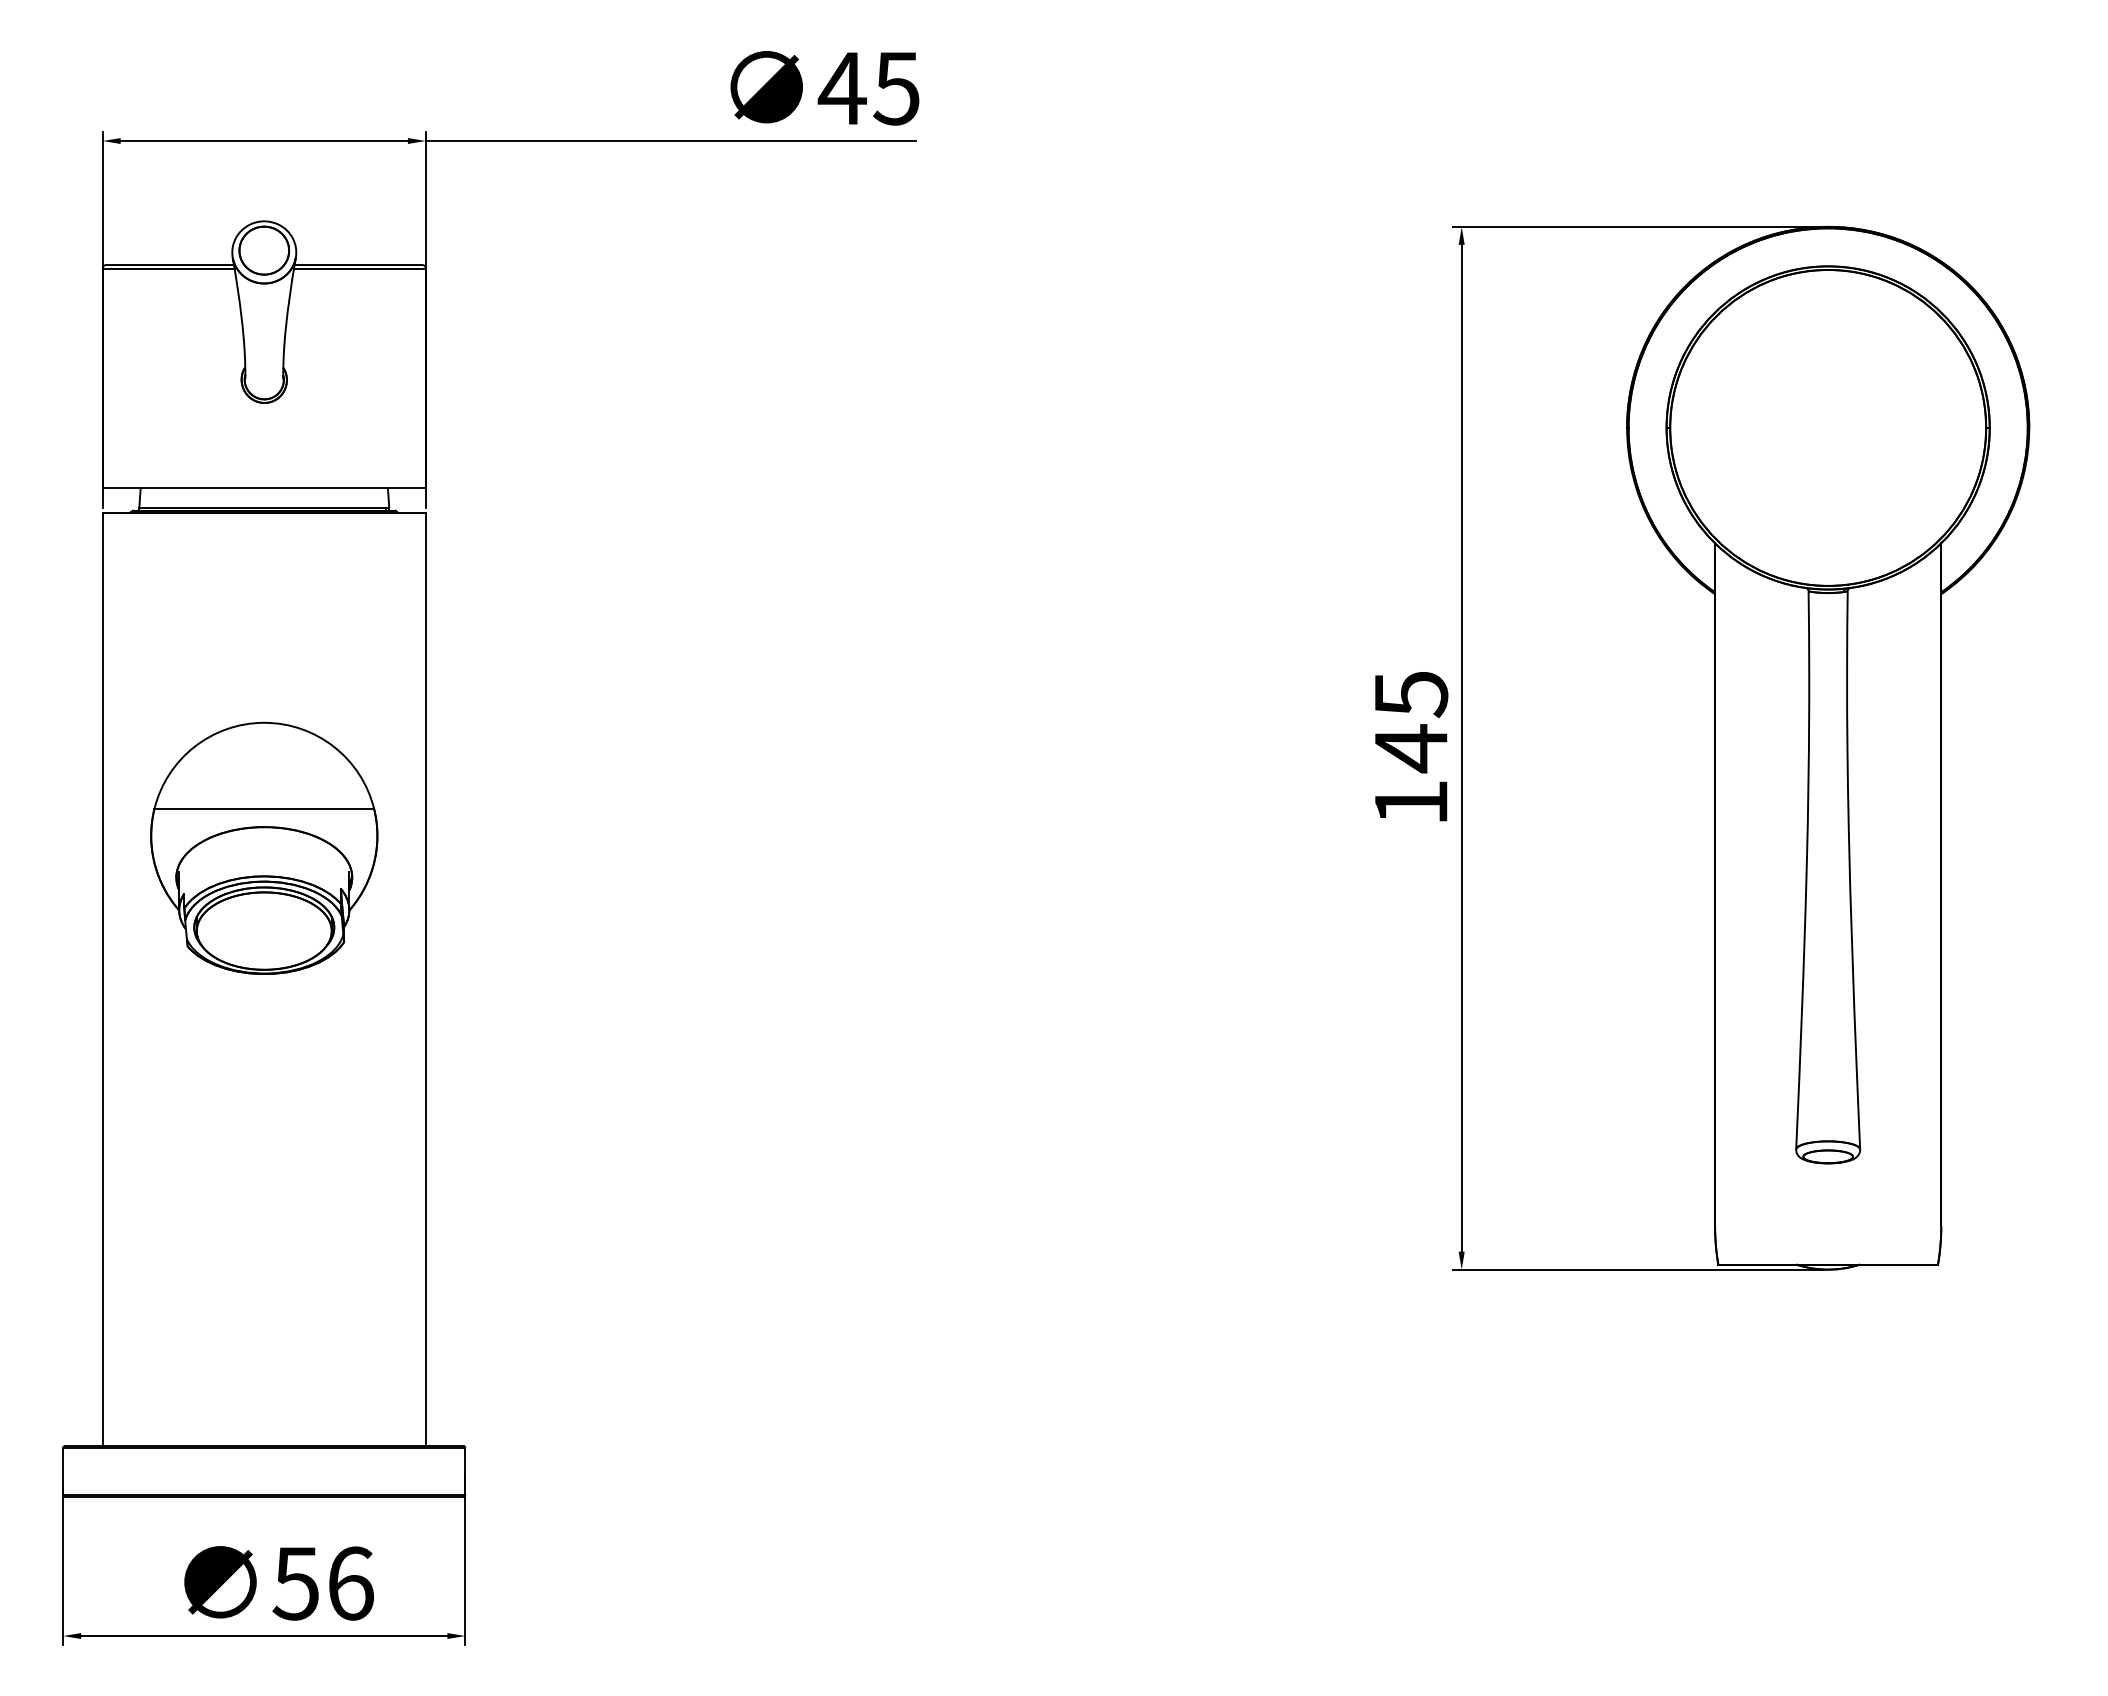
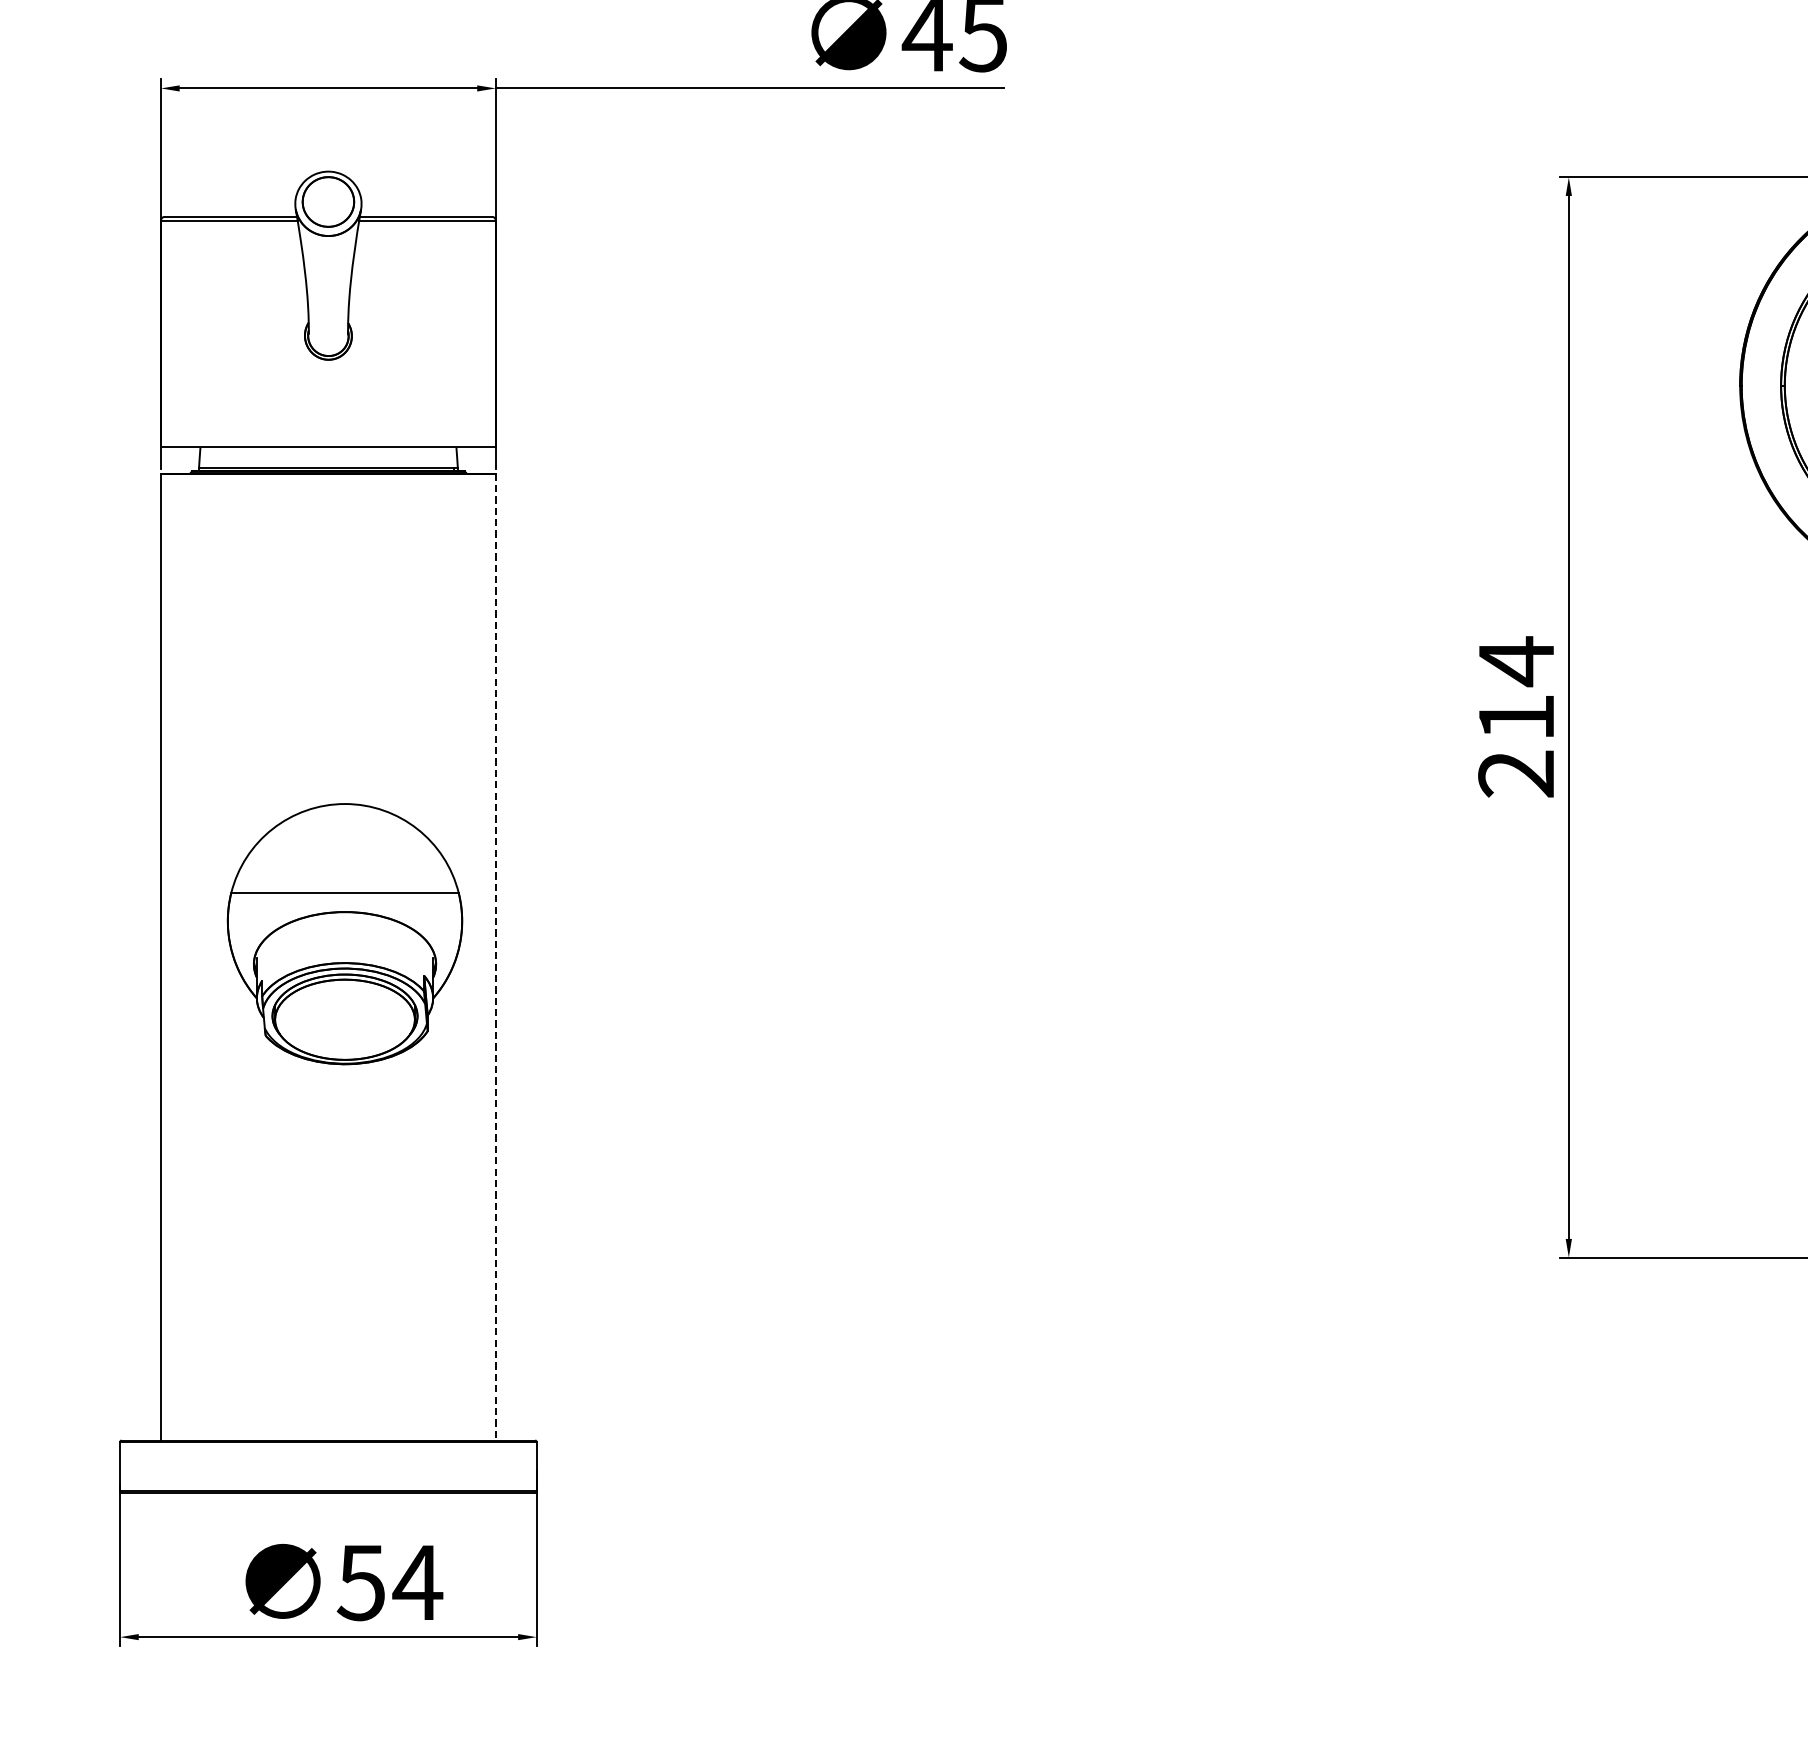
text: (1411, 747) -> (1516, 716), 145 -> 214
part: (264, 847) -> (345, 933), moved
line: (425, 979) -> (495, 957), solid -> dashed
text: (350, 1583) -> (417, 1582), 56 -> 54

